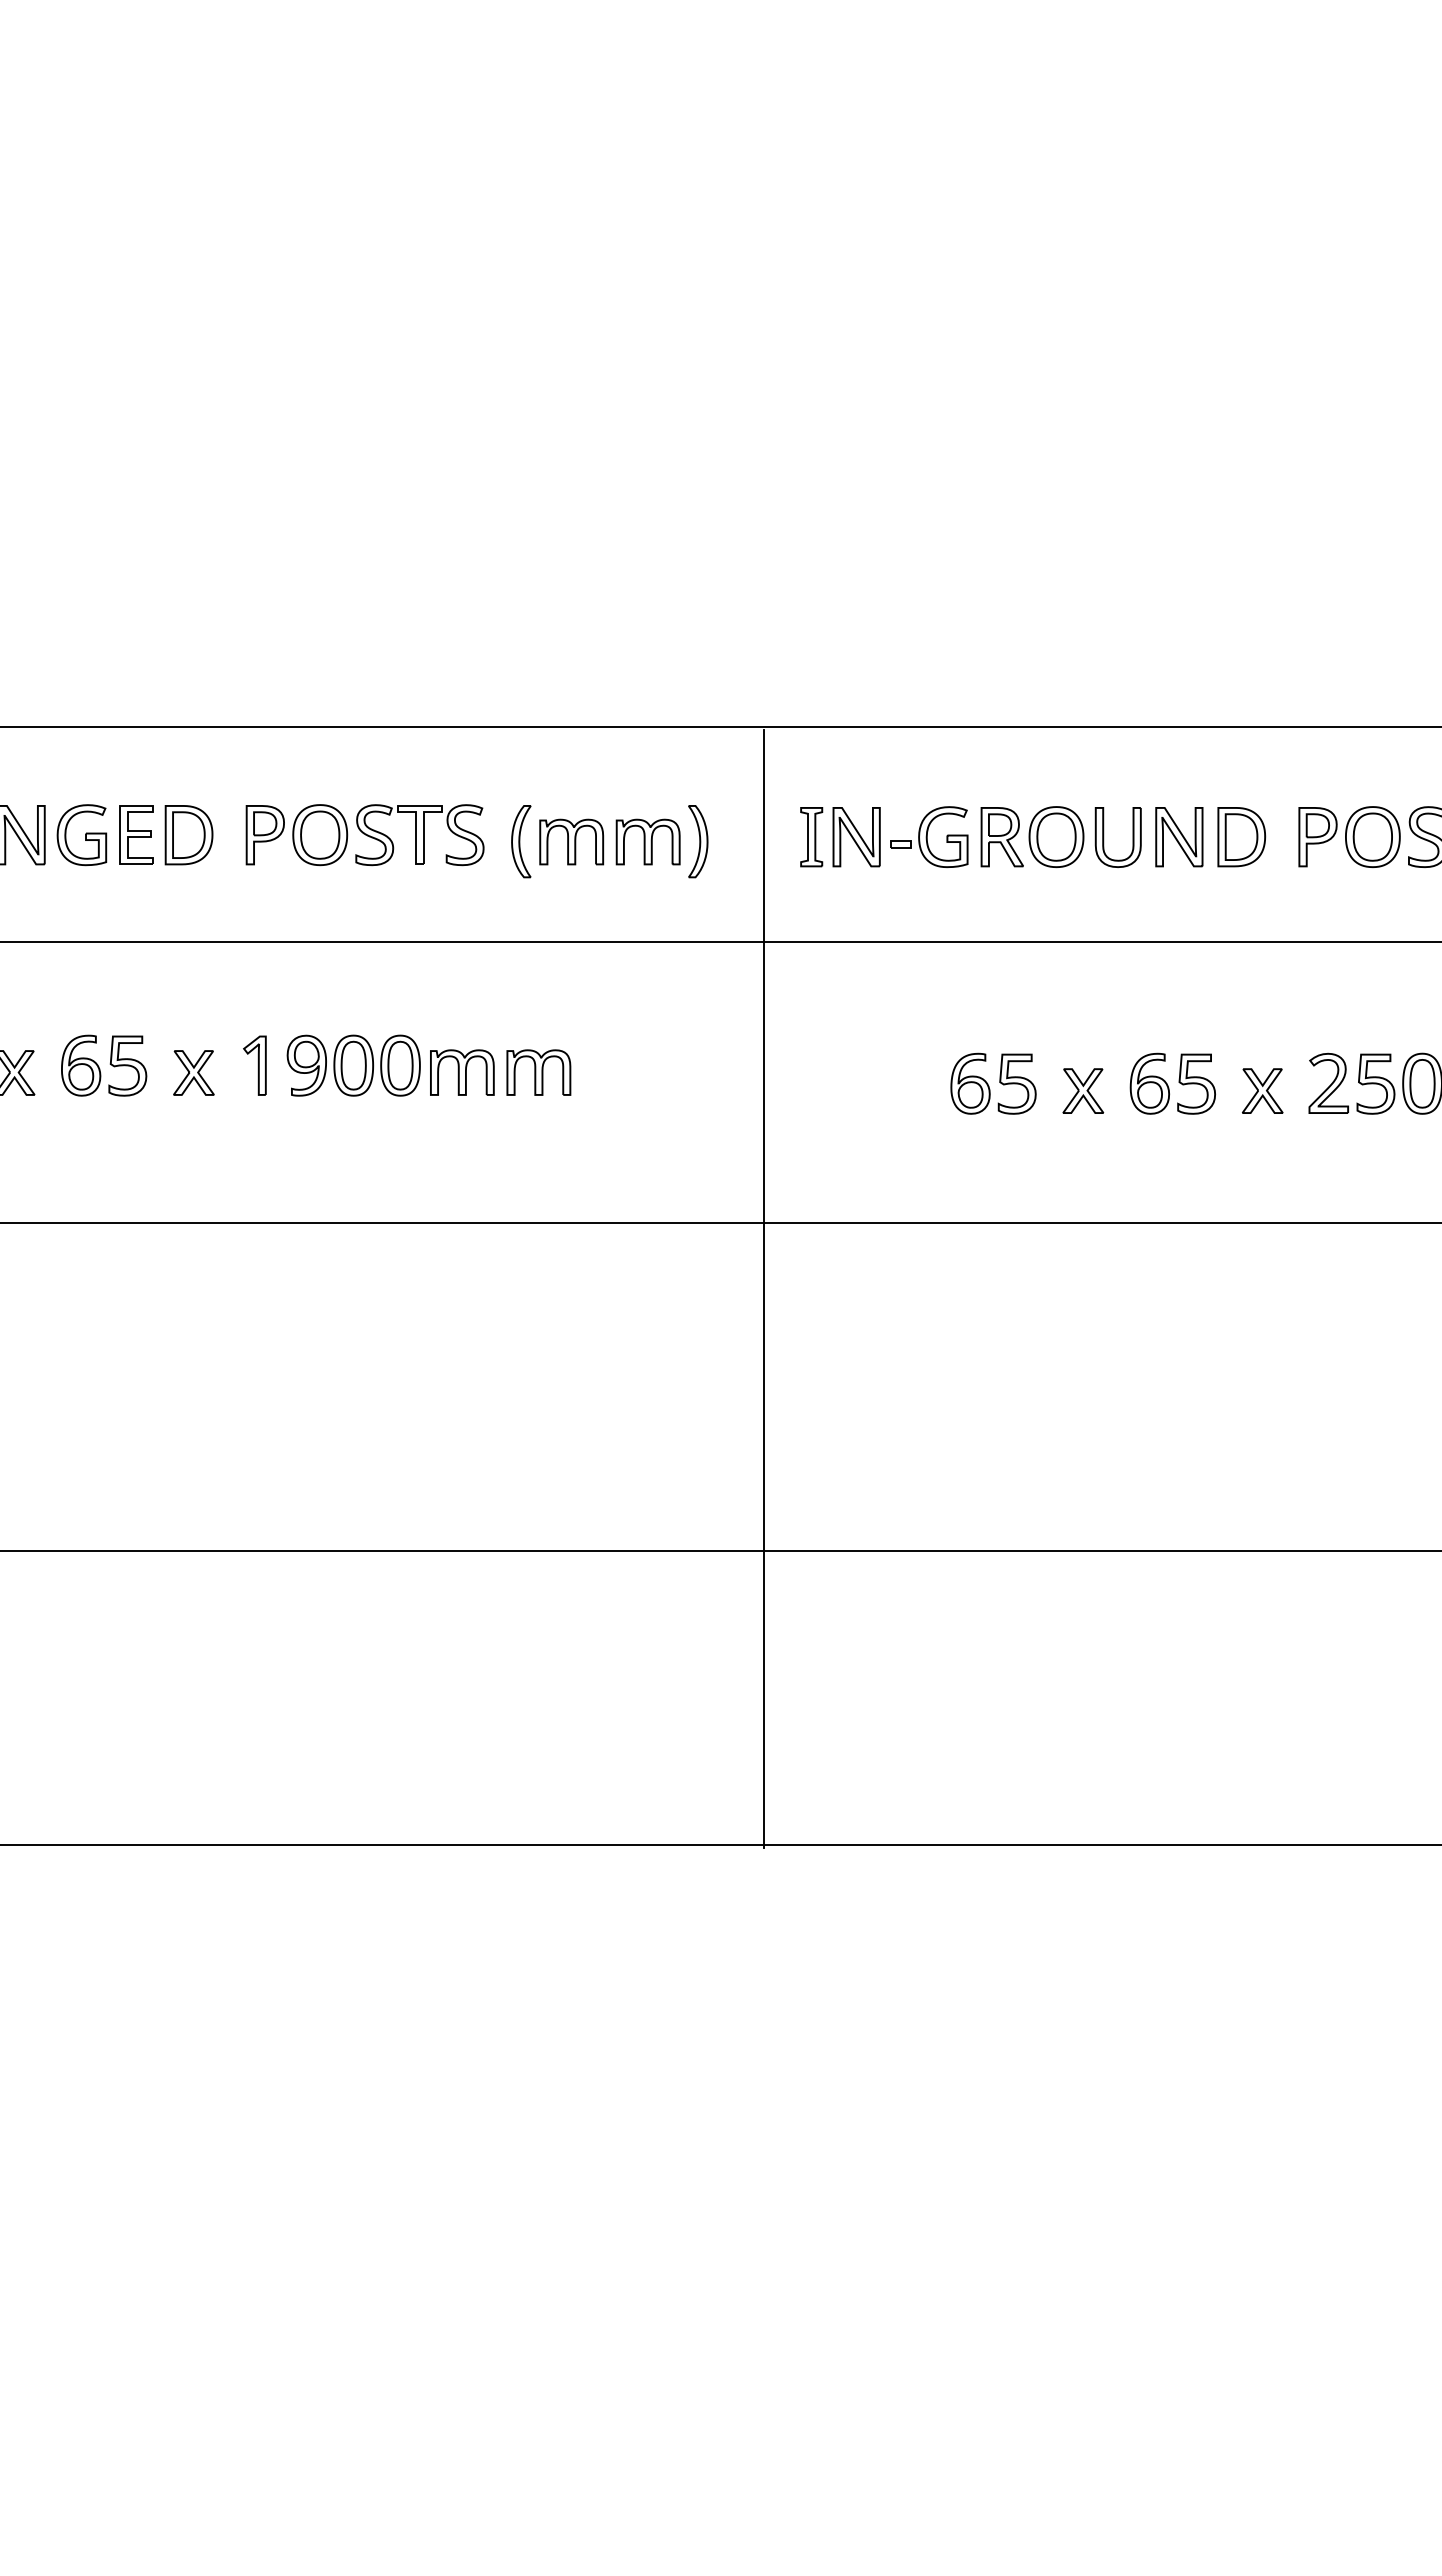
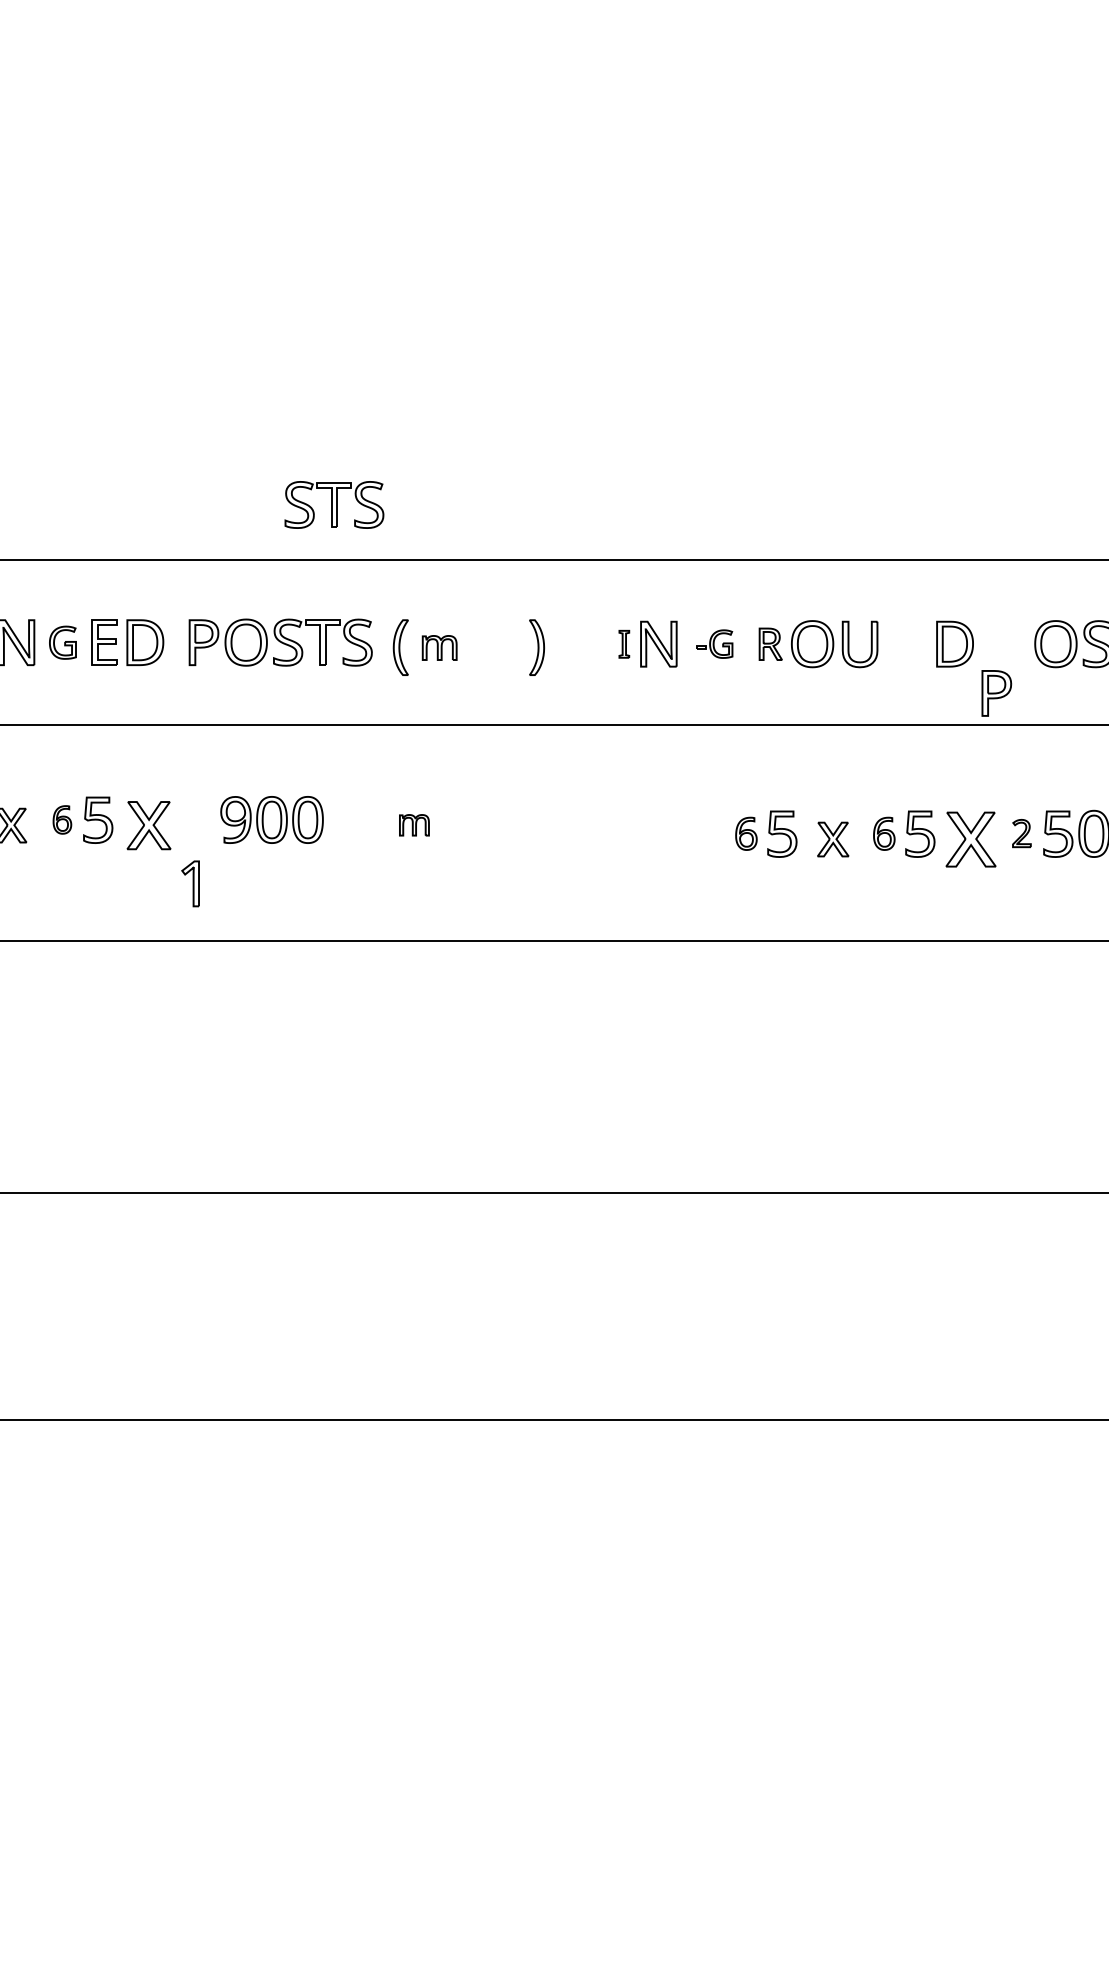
part: (434, 656) -> (334, 505), added
part: (81, 835) -> (62, 642), size x0.7
part: (929, 836) -> (714, 643), size x0.6
part: (811, 837) -> (624, 644), size x0.6
part: (1001, 837) -> (770, 644), size x0.7
part: (1179, 837) -> (907, 644), removed
part: (1317, 837) -> (996, 693), moved
part: (571, 841) -> (439, 647), size x0.7
part: (647, 841) -> (497, 647), removed
part: (81, 1065) -> (62, 819), size x0.6
part: (254, 1065) -> (190, 883), moved
part: (193, 1072) -> (148, 825), size x1.4
part: (462, 1072) -> (355, 825), removed
part: (538, 1072) -> (414, 825), size x0.6
part: (1328, 1082) -> (1021, 832), size x0.6
part: (970, 1083) -> (746, 833), size x0.7
part: (1149, 1083) -> (884, 833), size x0.7
part: (1262, 1090) -> (971, 839), size x1.6
line: (764, 1289) -> (587, 992), removed

